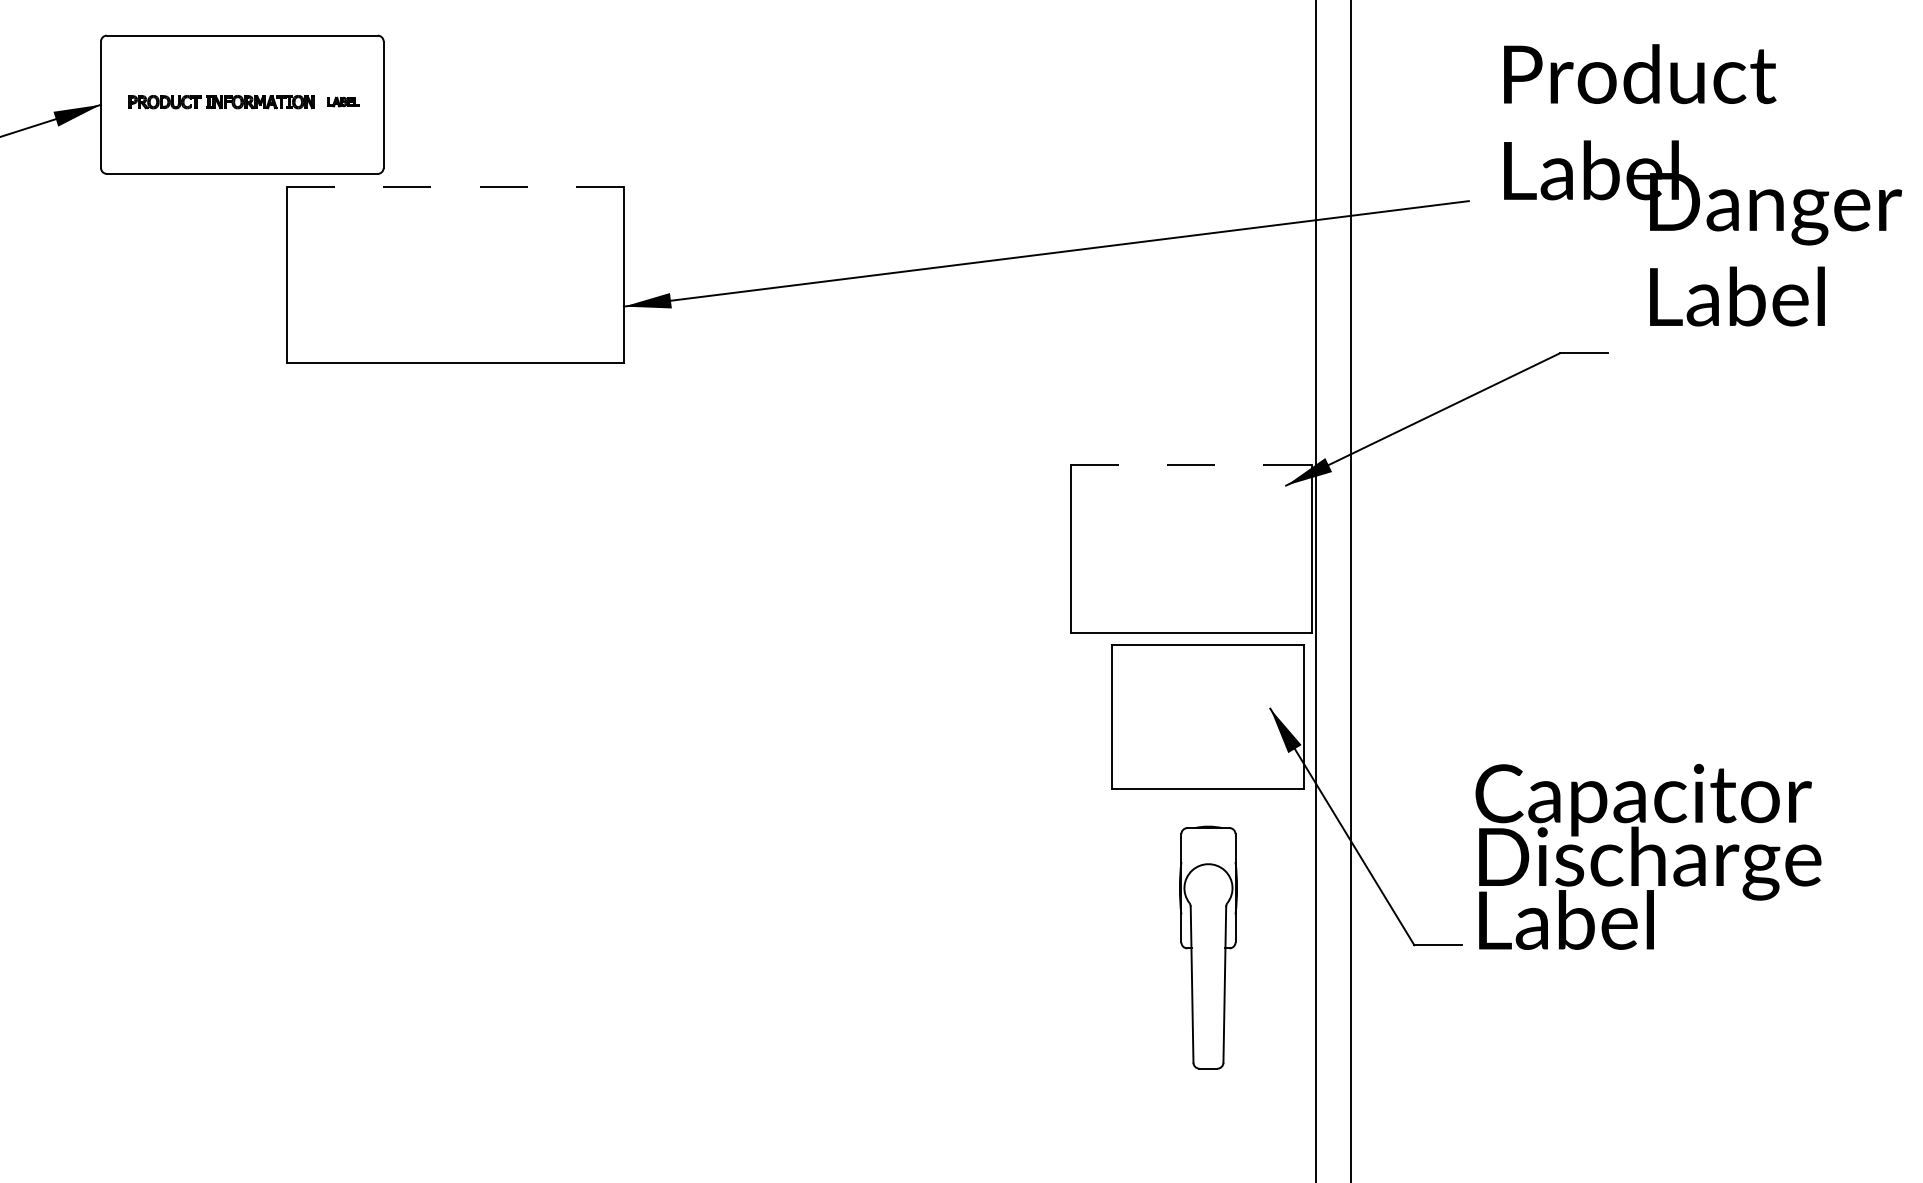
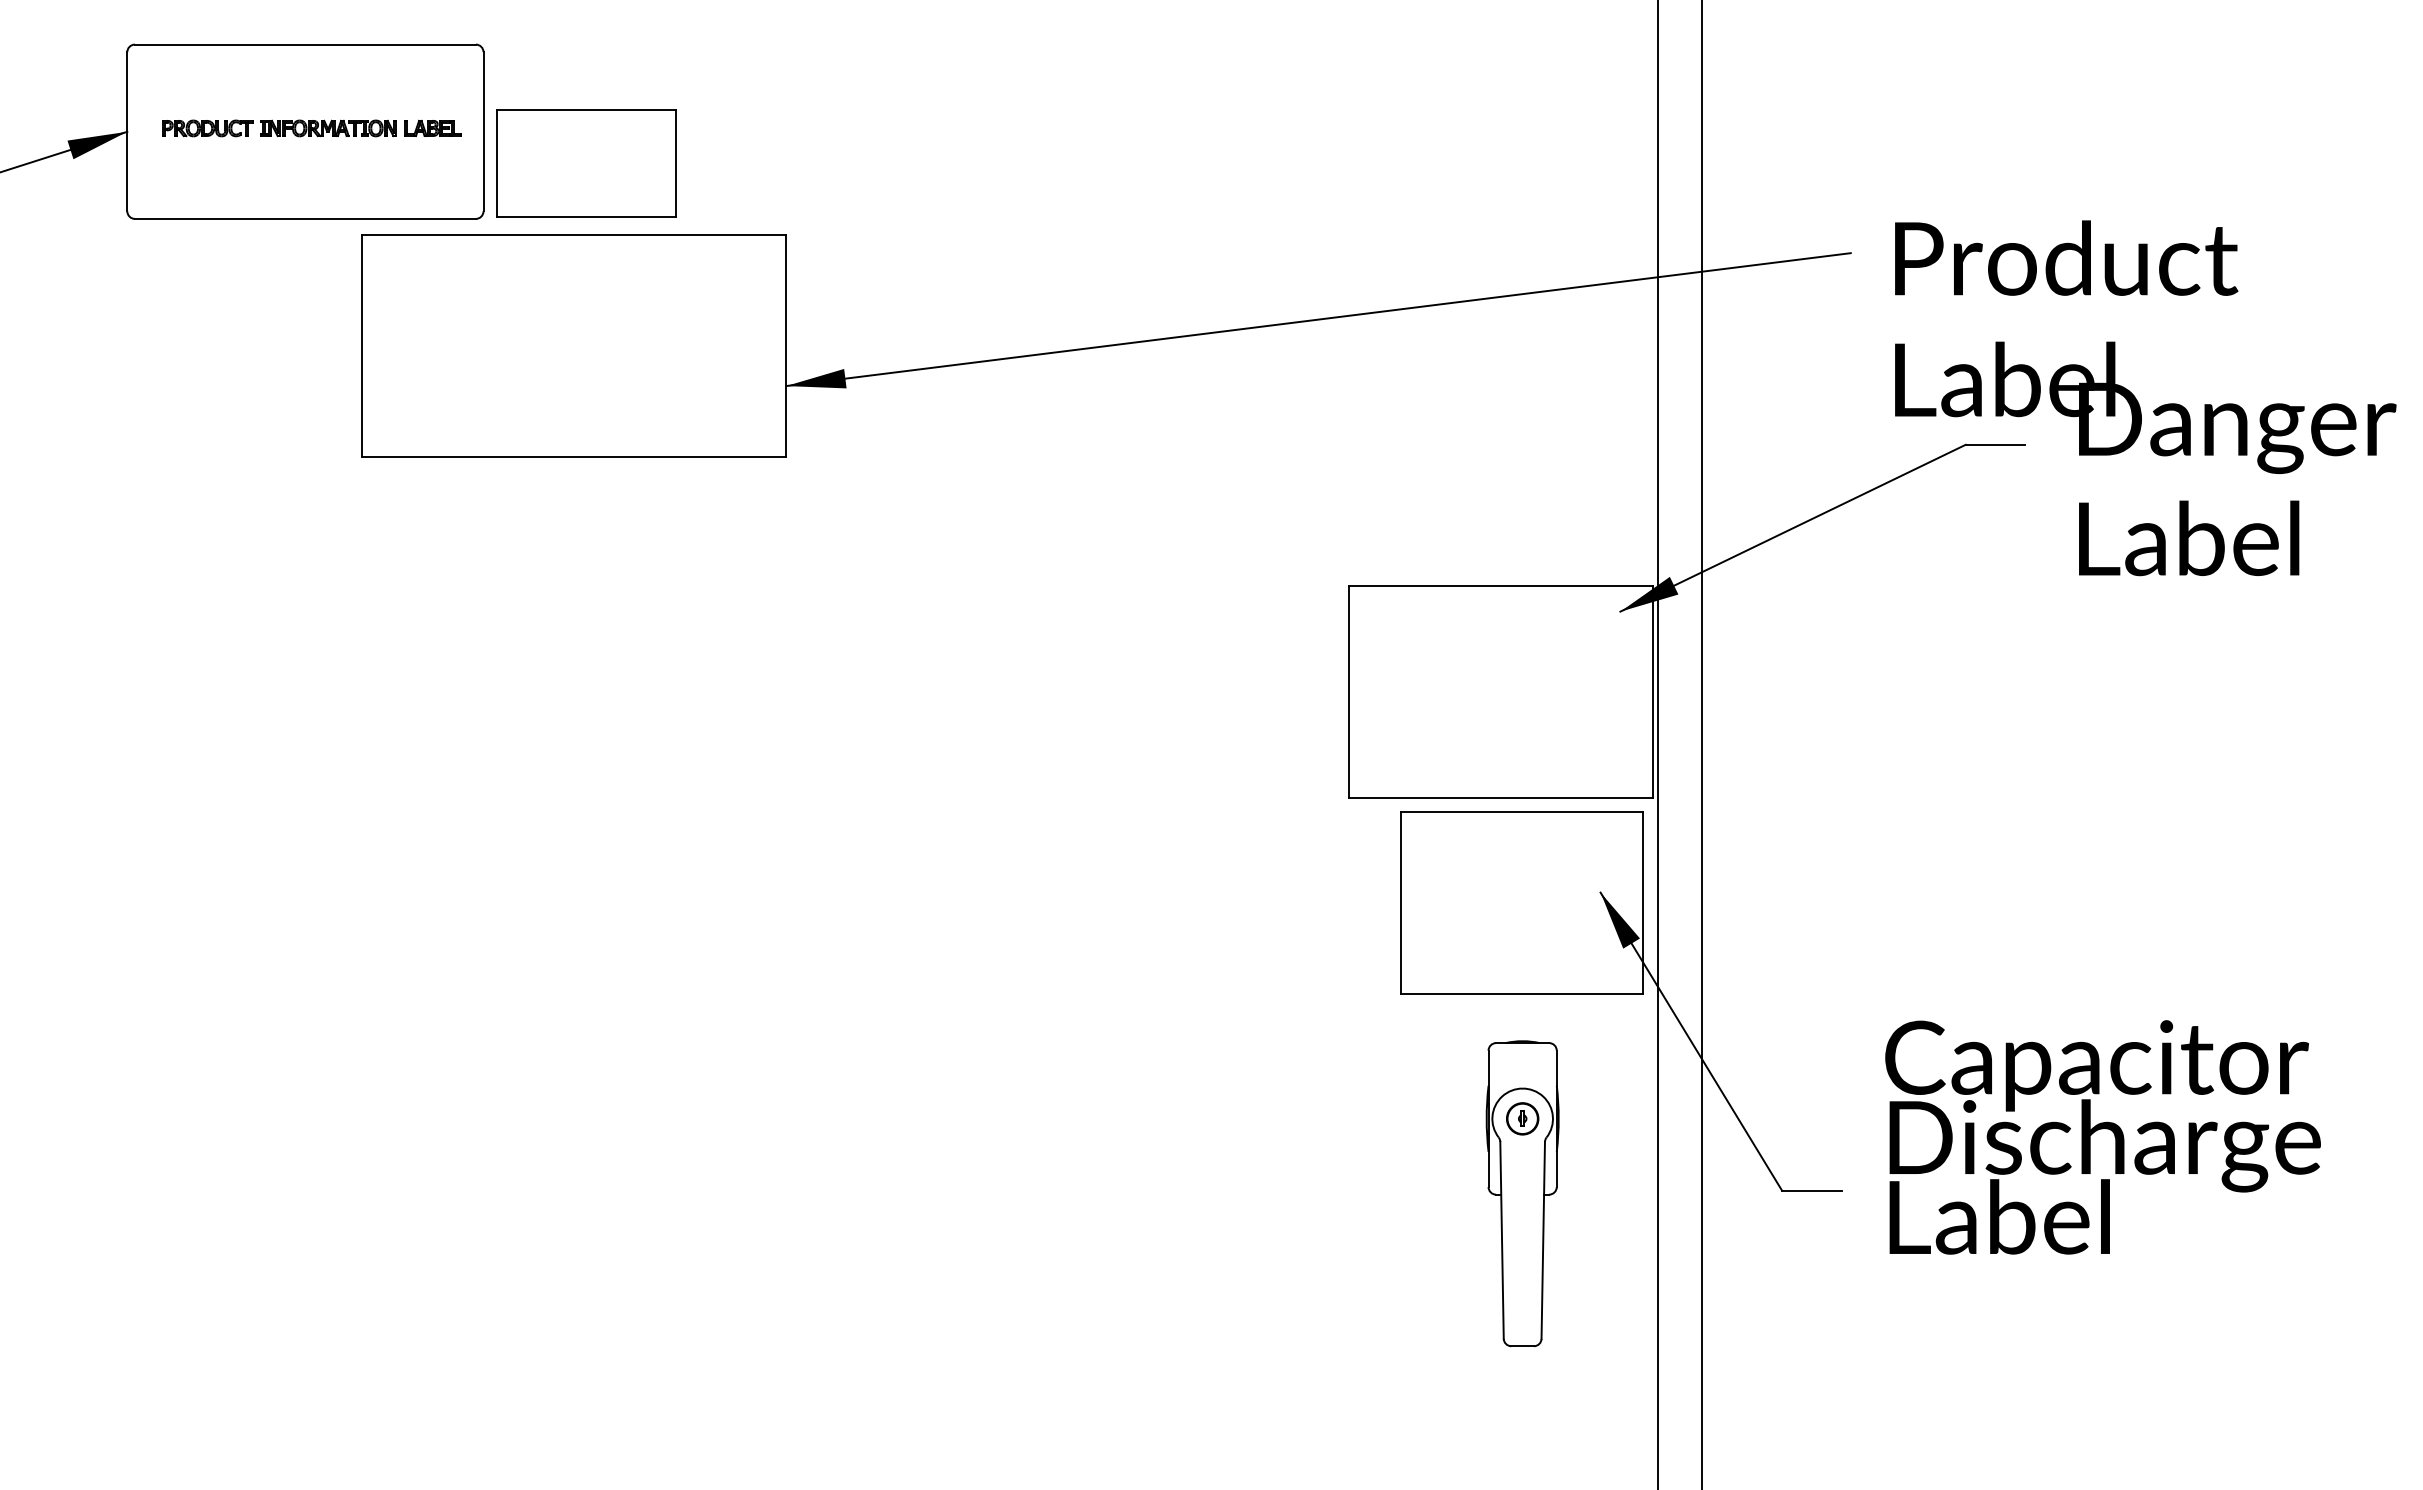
part: (343, 101) -> (432, 127), size x1.43
part: (465, 129) -> (586, 163), added
text: (1702, 185) -> (2145, 398), moved
line: (455, 187) -> (574, 235), dashed -> solid
line: (1190, 464) -> (1500, 585), dashed -> solid
text: (1648, 856) -> (2102, 1137), moved
part: (1208, 887) -> (1522, 1118), added

